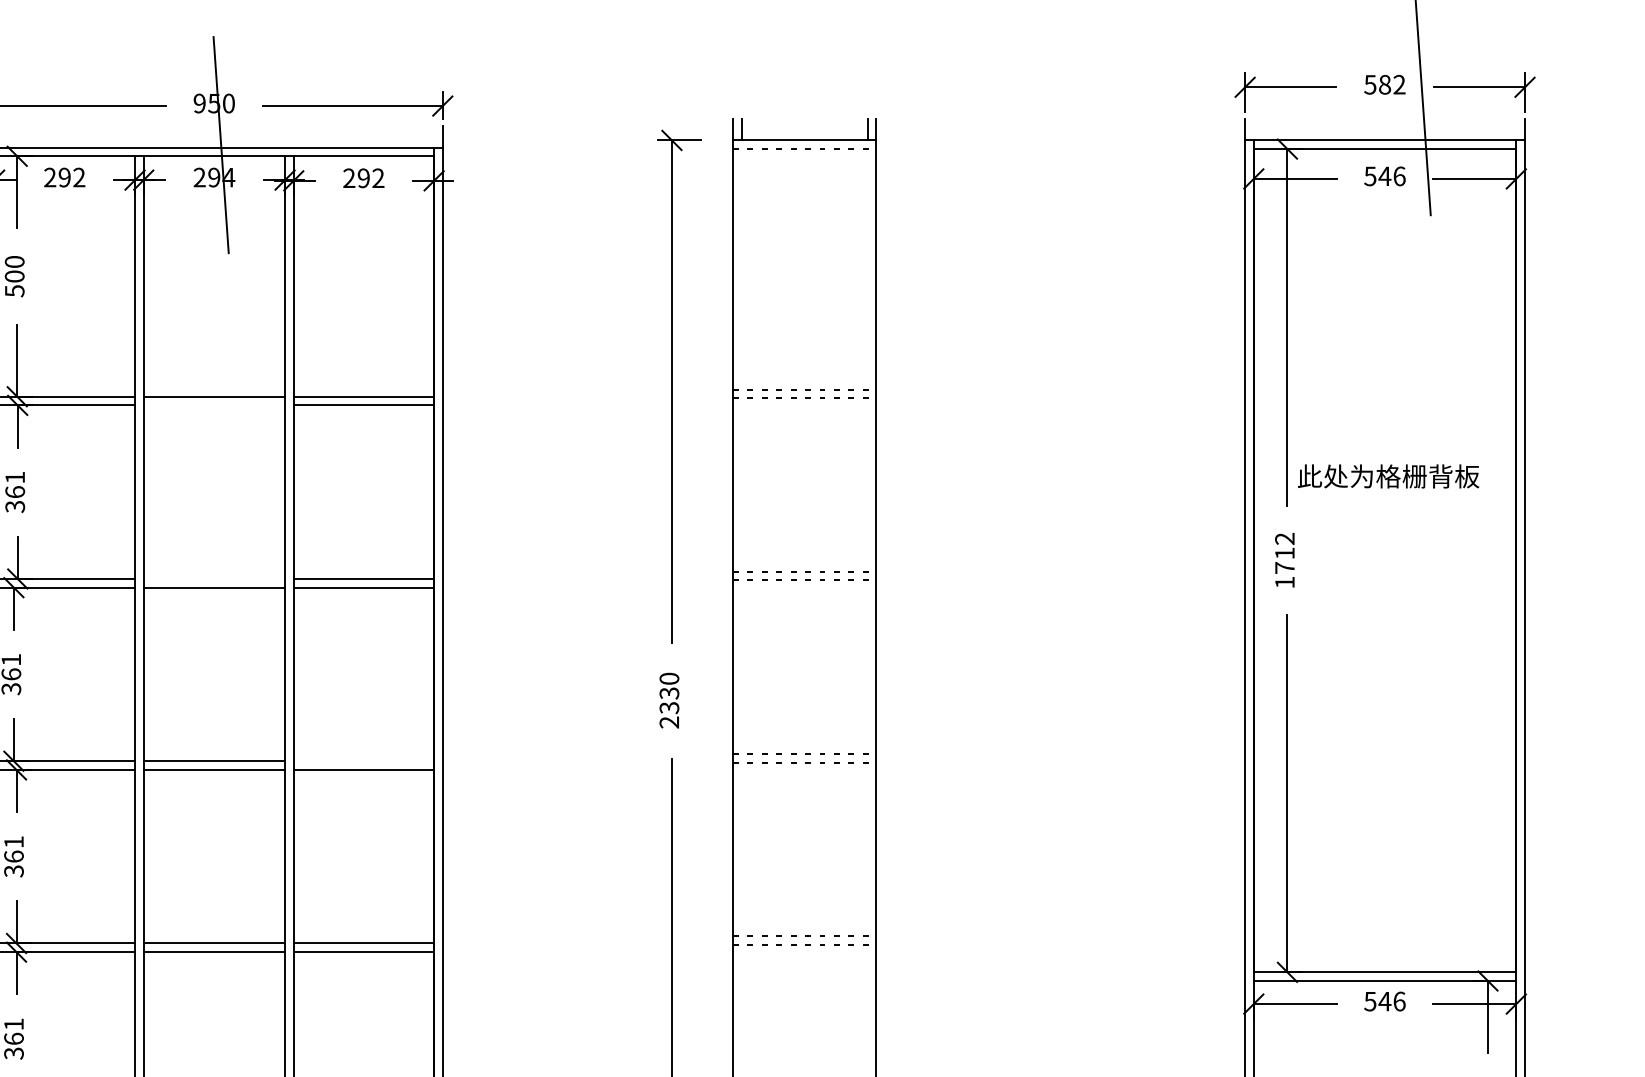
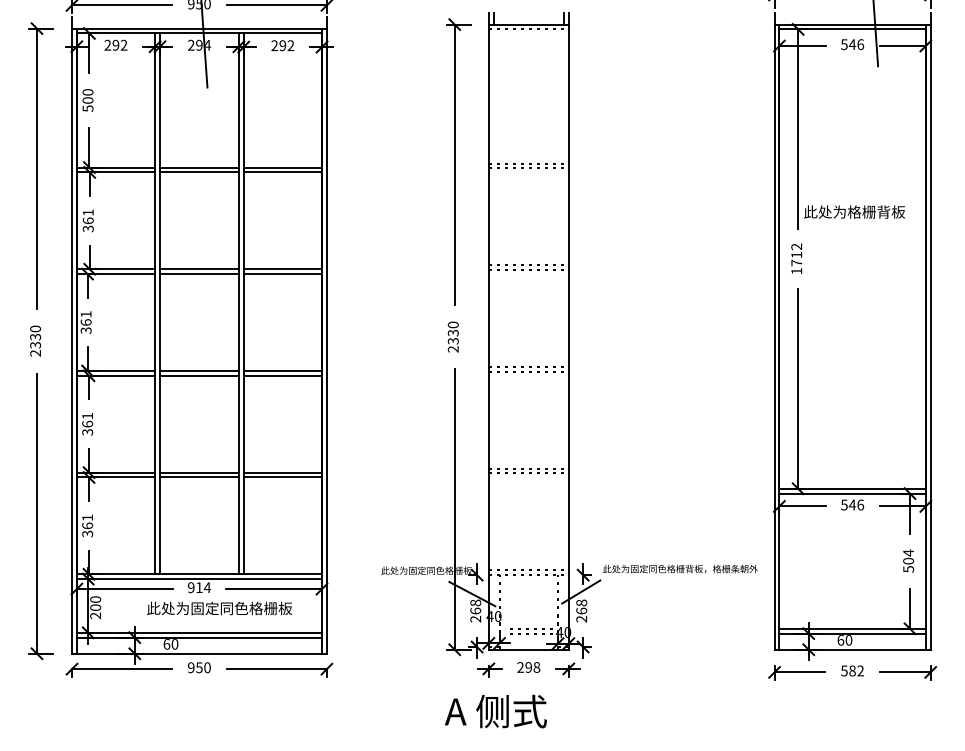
line: (214, 405) -> (199, 172), added
line: (214, 579) -> (199, 269), added
line: (363, 760) -> (282, 370), added

